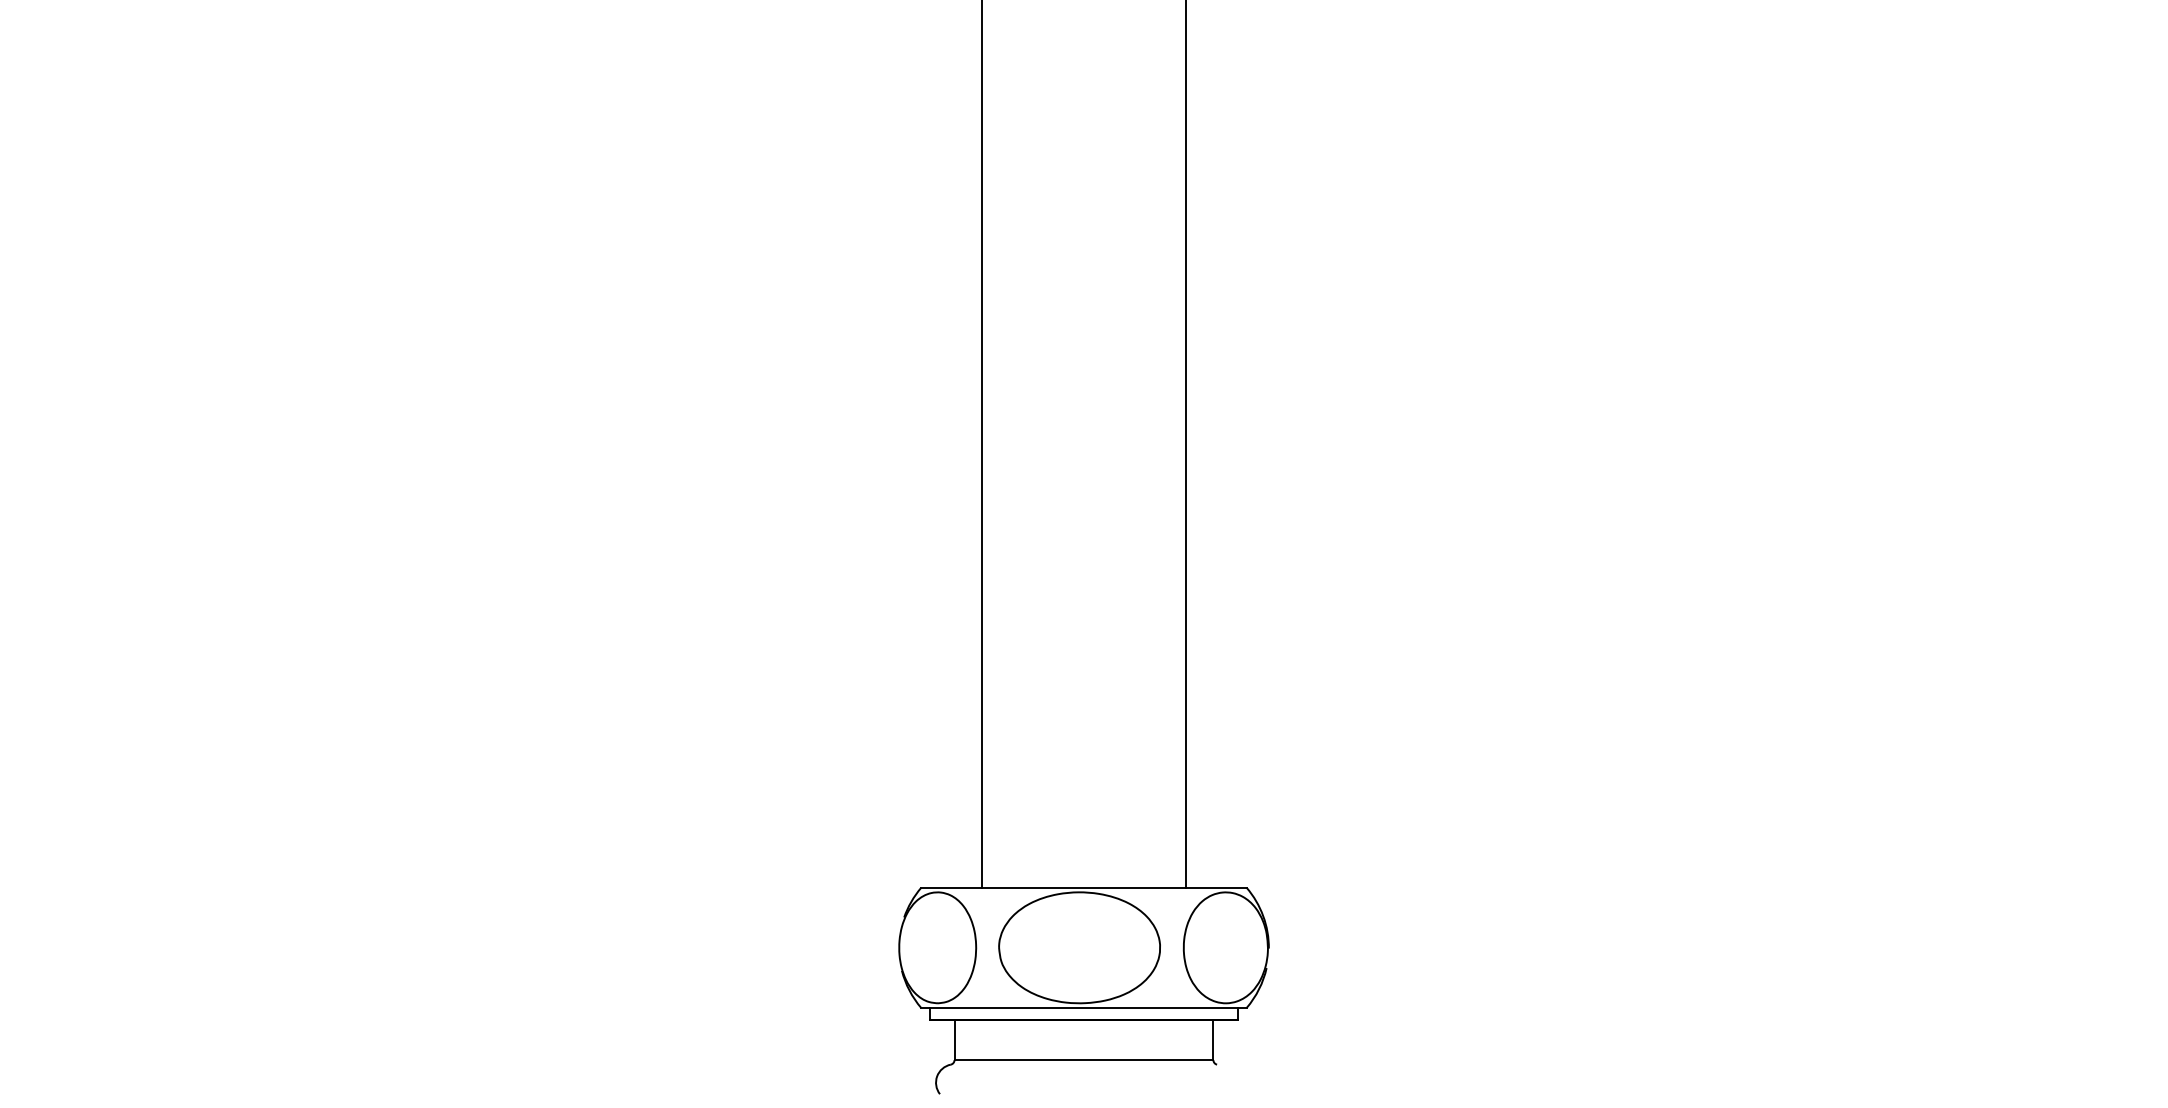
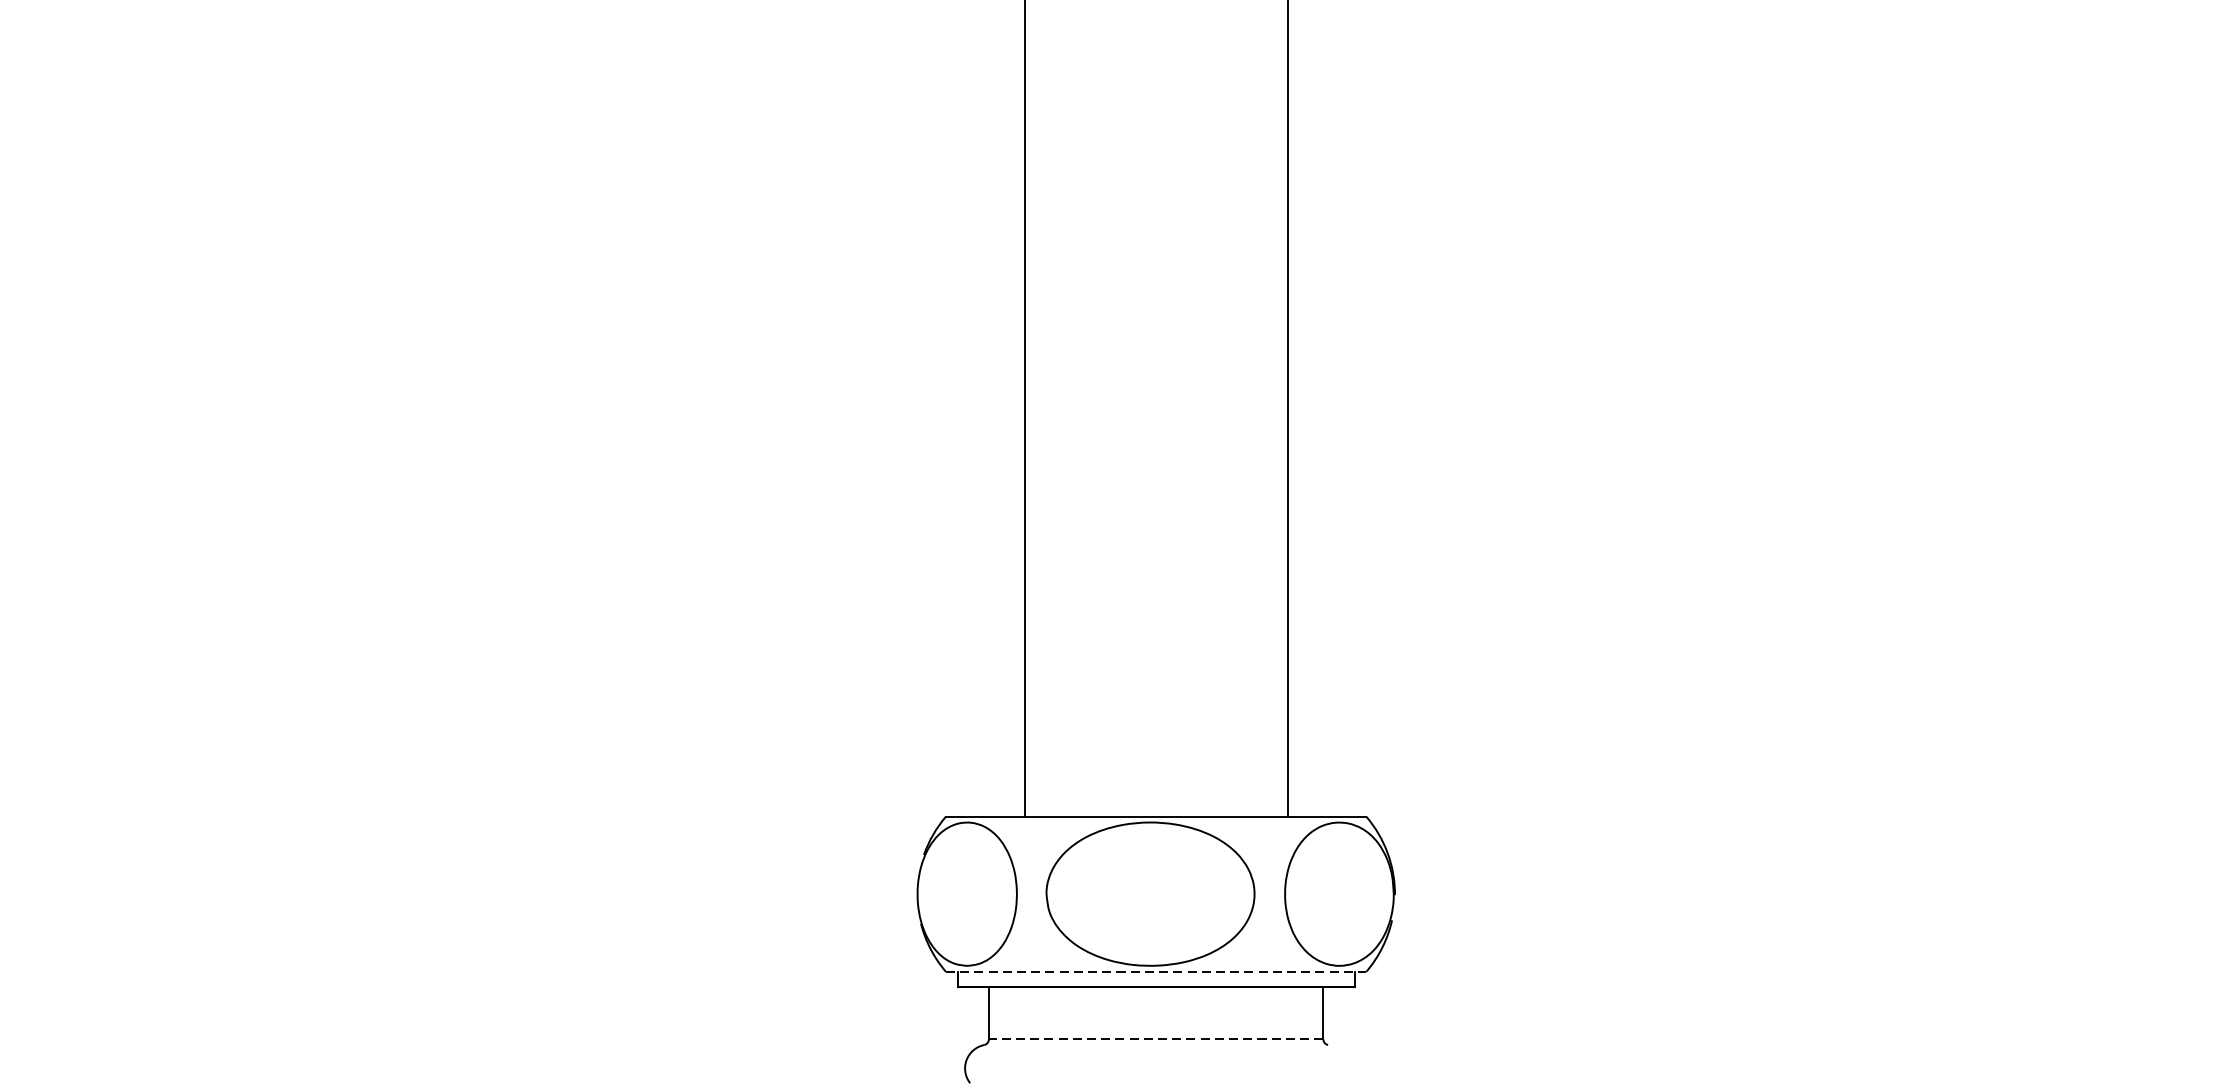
line: (1083, 1007) -> (1155, 971), solid -> dashed
line: (1083, 1060) -> (1155, 1039), solid -> dashed

